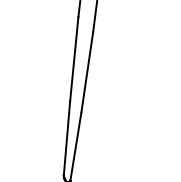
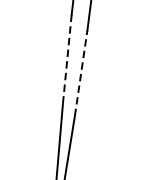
line: (74, 59) -> (67, 59), solid -> dashed
line: (87, 72) -> (81, 73), solid -> dashed

